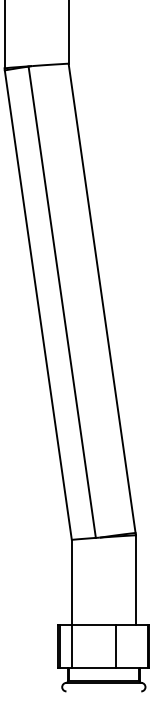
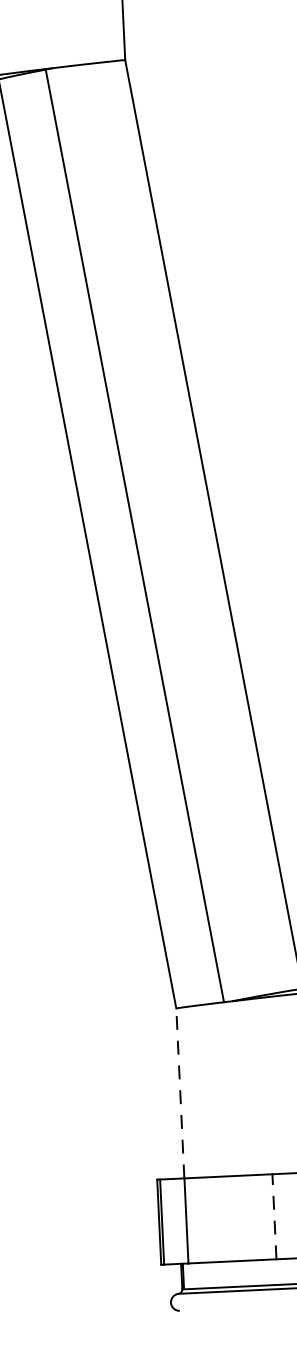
line: (71, 582) -> (179, 1093), solid -> dashed
line: (116, 646) -> (275, 1216), solid -> dashed

